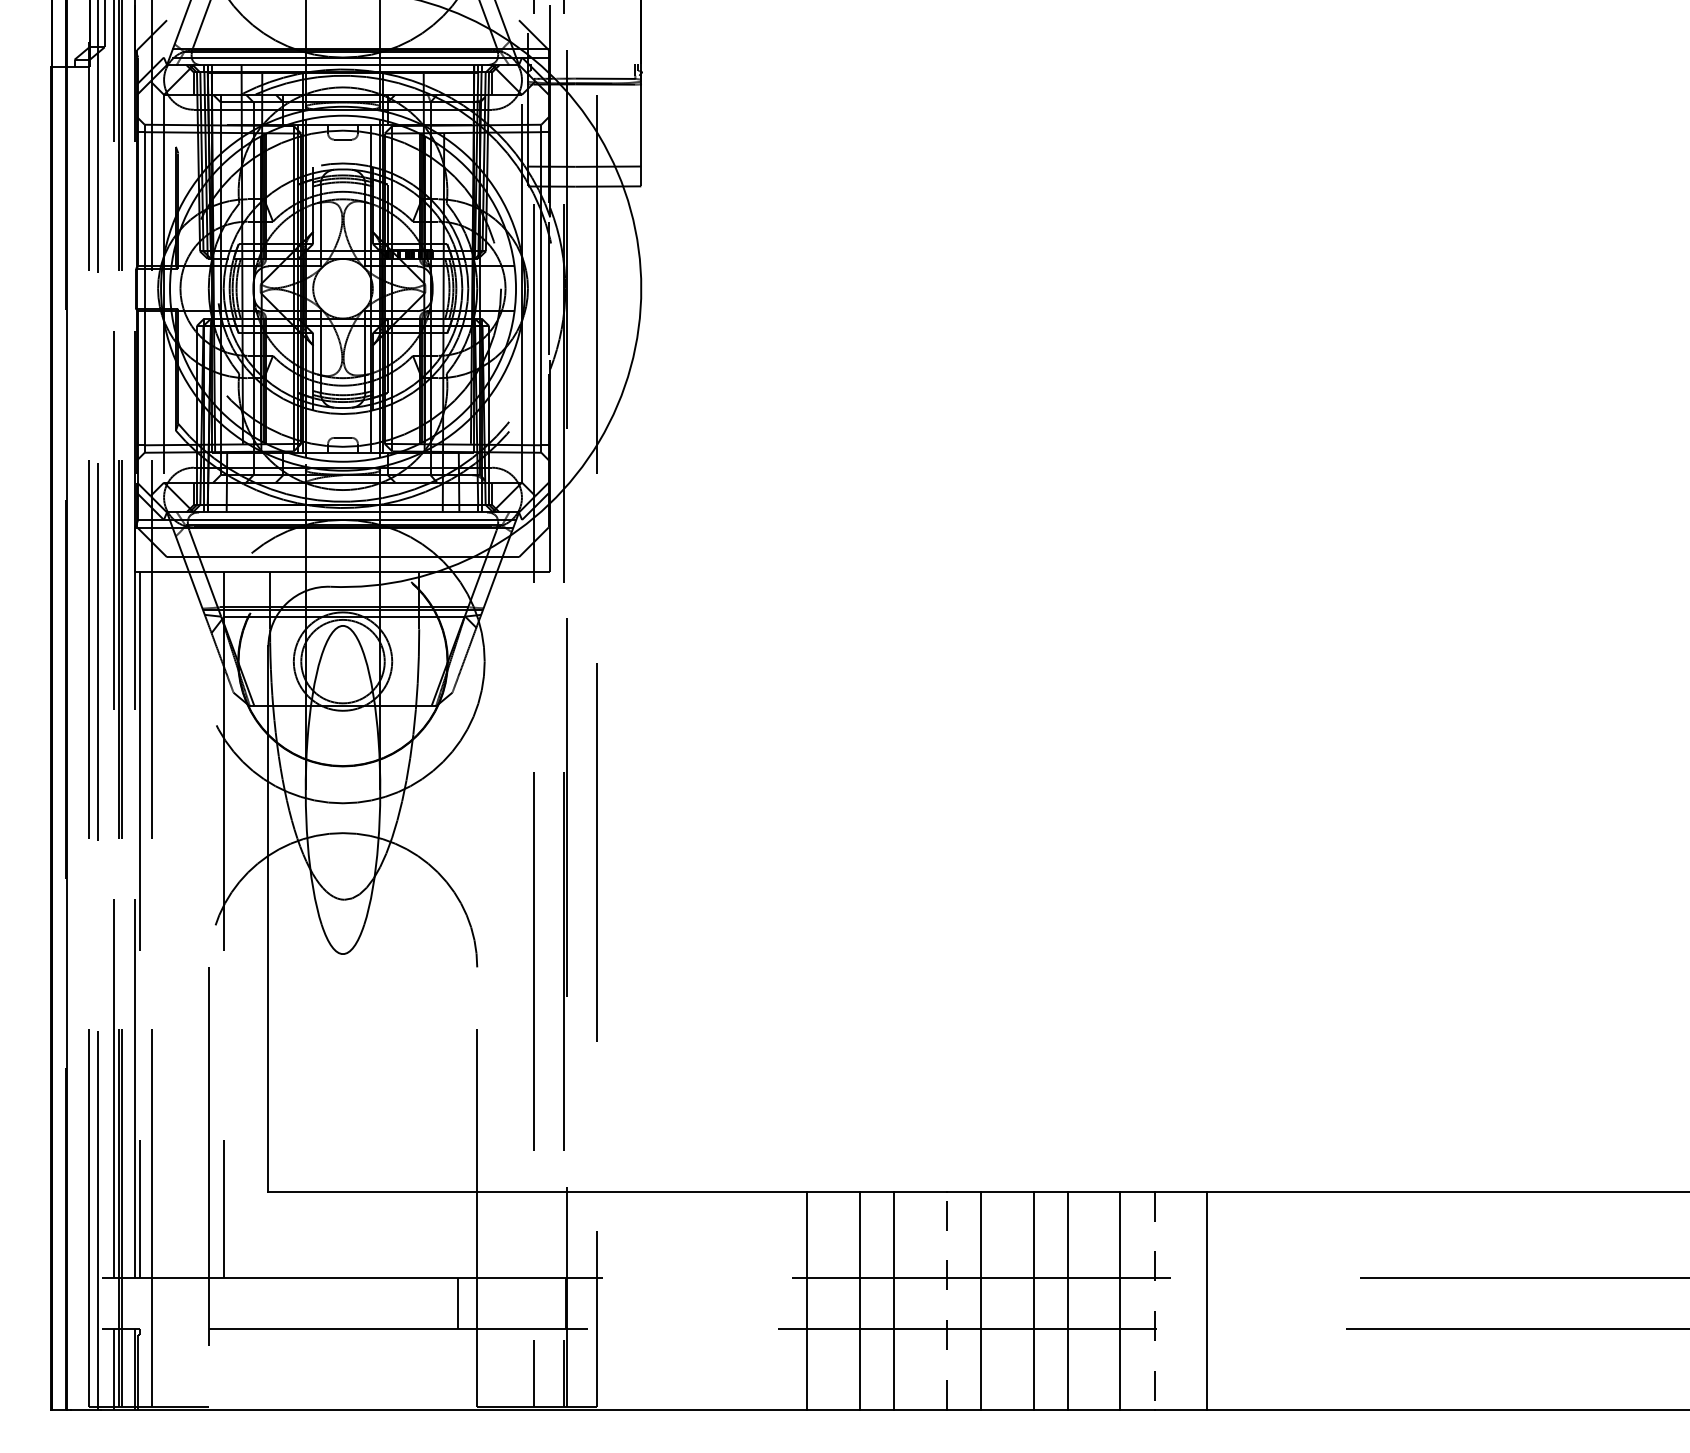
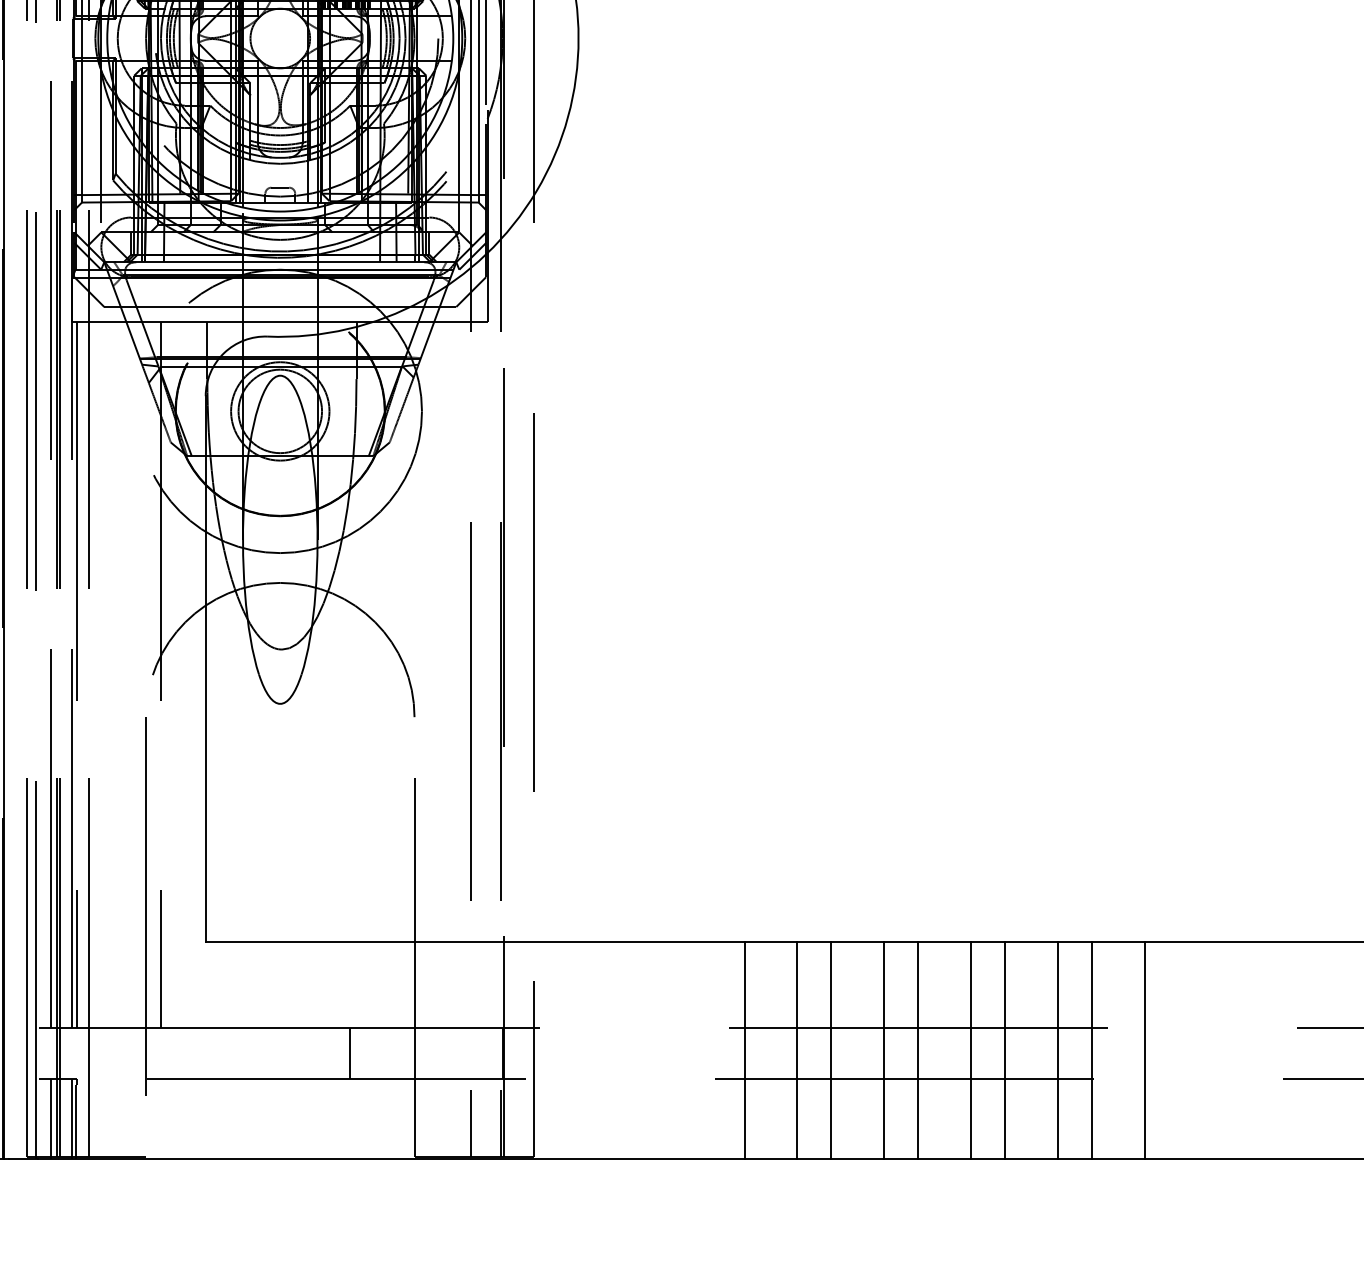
line: (946, 1300) -> (883, 1050), dashed -> solid
line: (1154, 1300) -> (1091, 1050), dashed -> solid
line: (458, 1303) -> (349, 1053), moved

